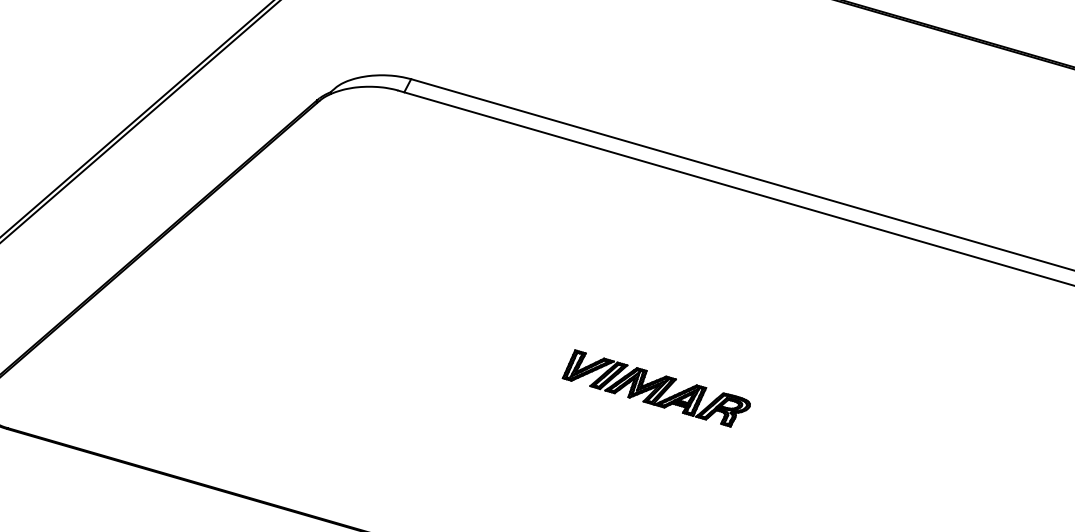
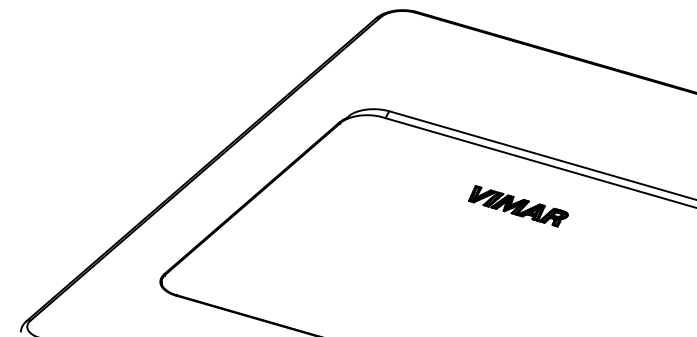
part: (656, 388) -> (518, 206), moved

